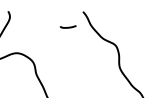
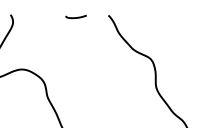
line: (68, 26) -> (76, 16), moved

